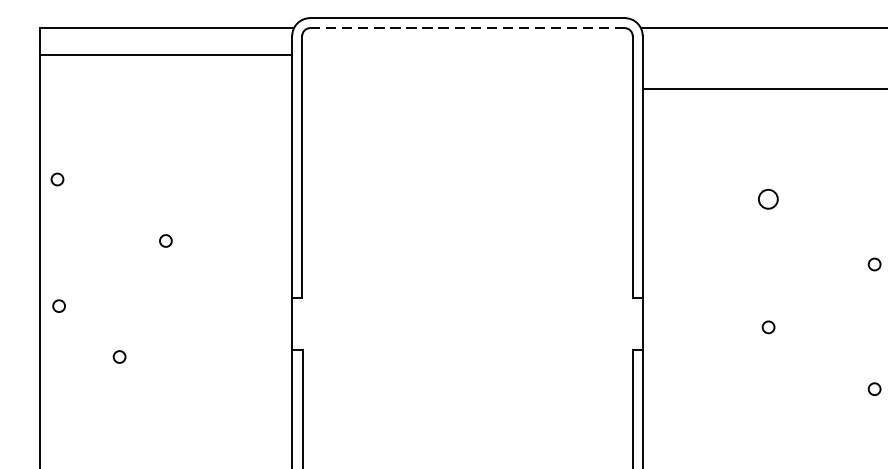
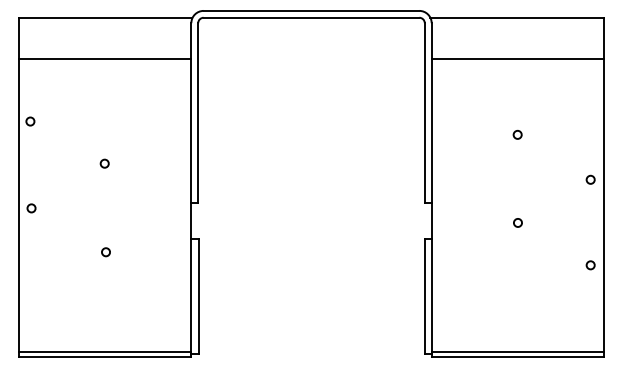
line: (467, 27) -> (311, 17), dashed -> solid
line: (165, 55) -> (104, 59), moved
circle: (767, 198) -> (517, 134), size x0.62
circle: (118, 357) -> (105, 252), moved

